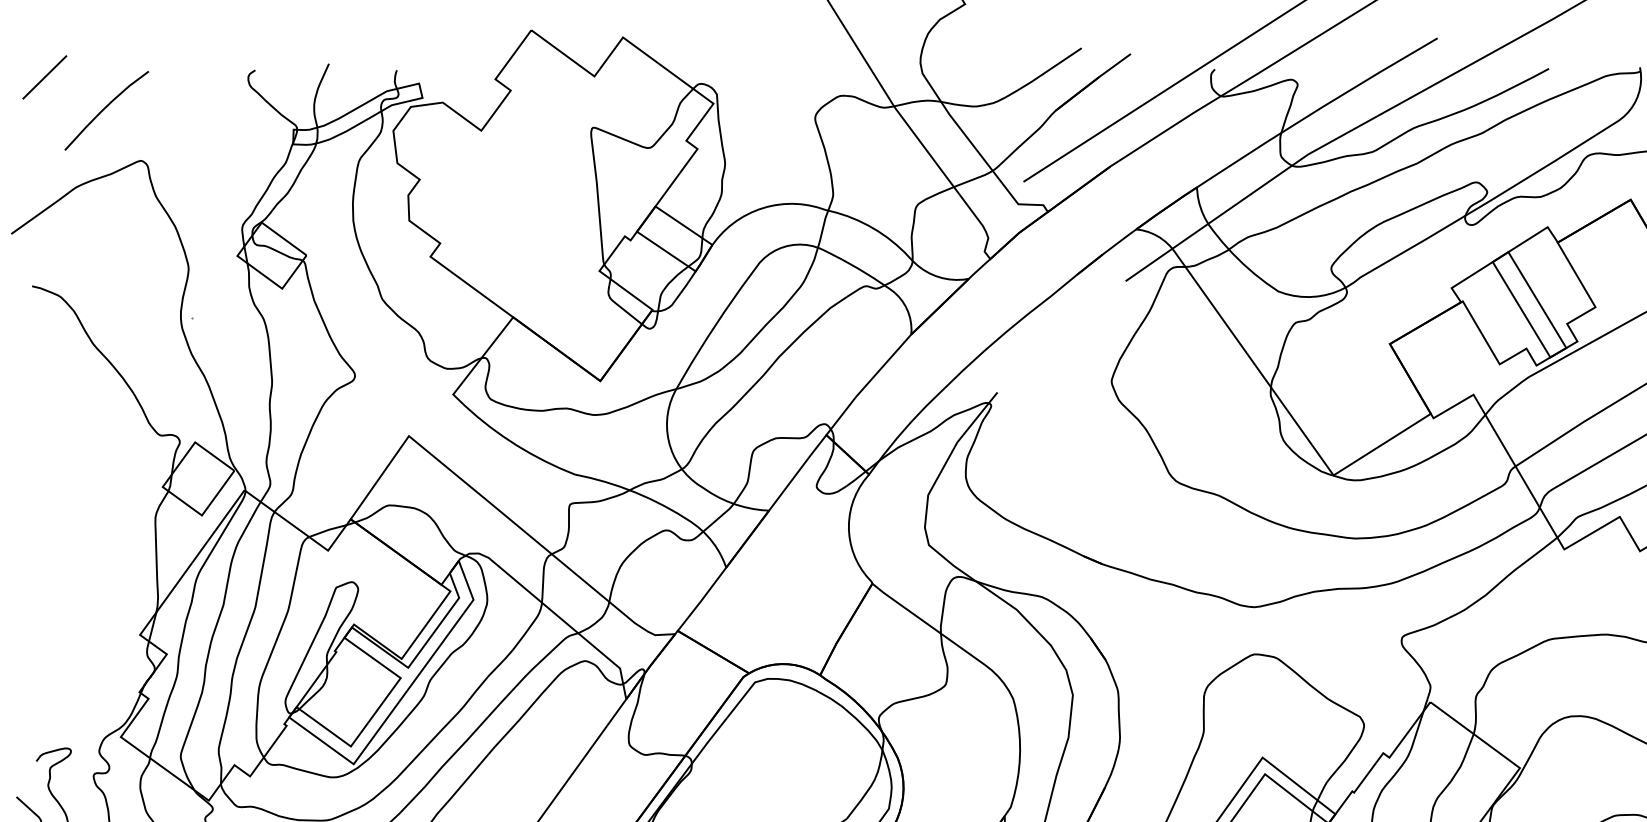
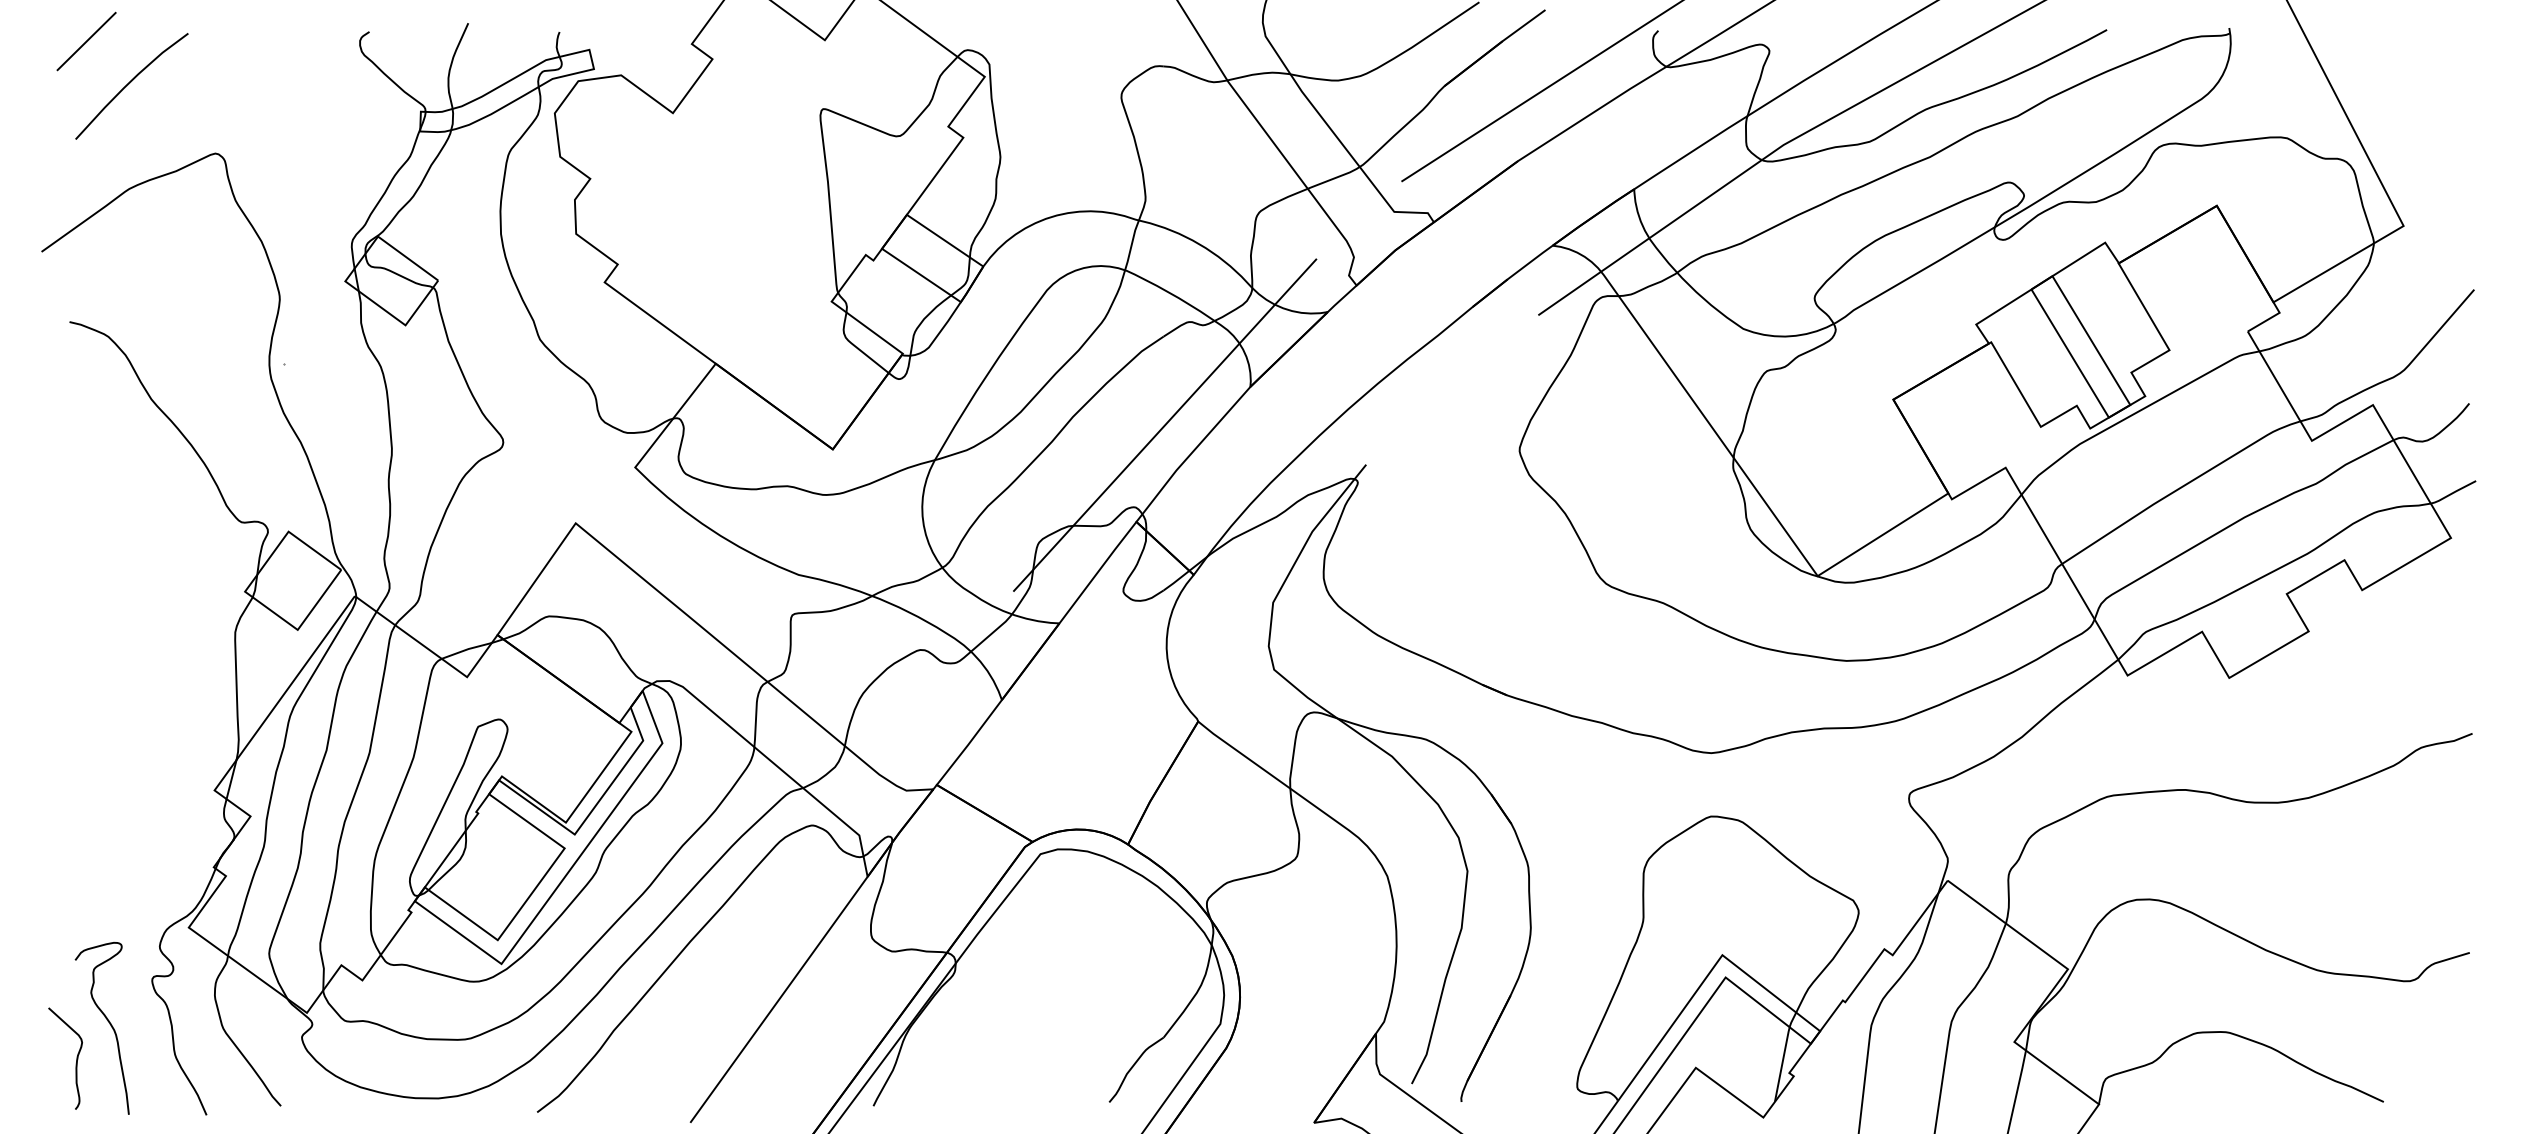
curve: (105, 109) -> (129, 84), moved
line: (848, 362) -> (1165, 424), added

